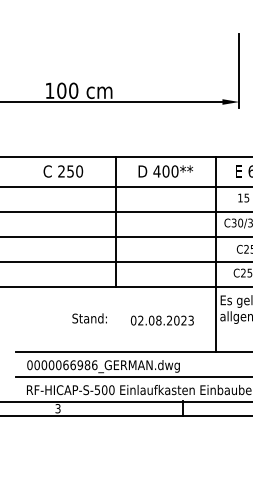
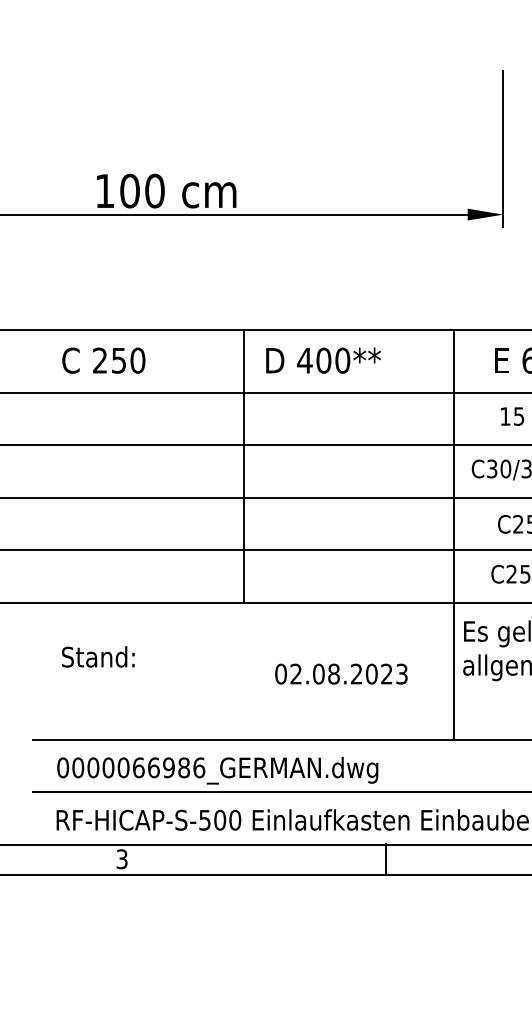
text: (63, 171) -> (104, 360), moved
text: (165, 171) -> (322, 360), moved
text: (89, 318) -> (97, 657), moved

